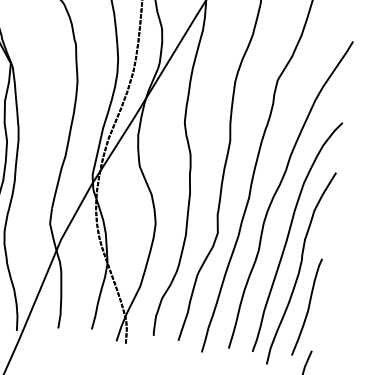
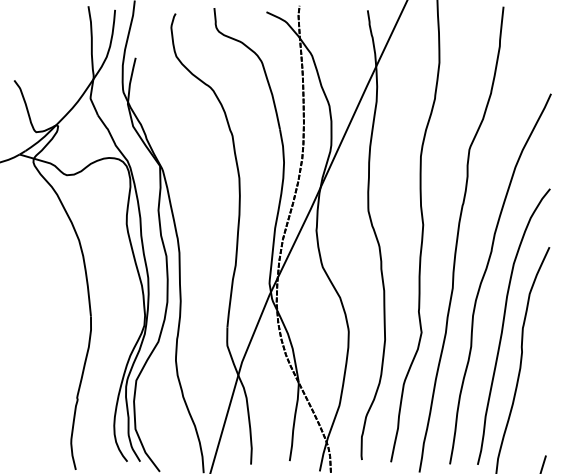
curve: (307, 306) -> (535, 405), removed

